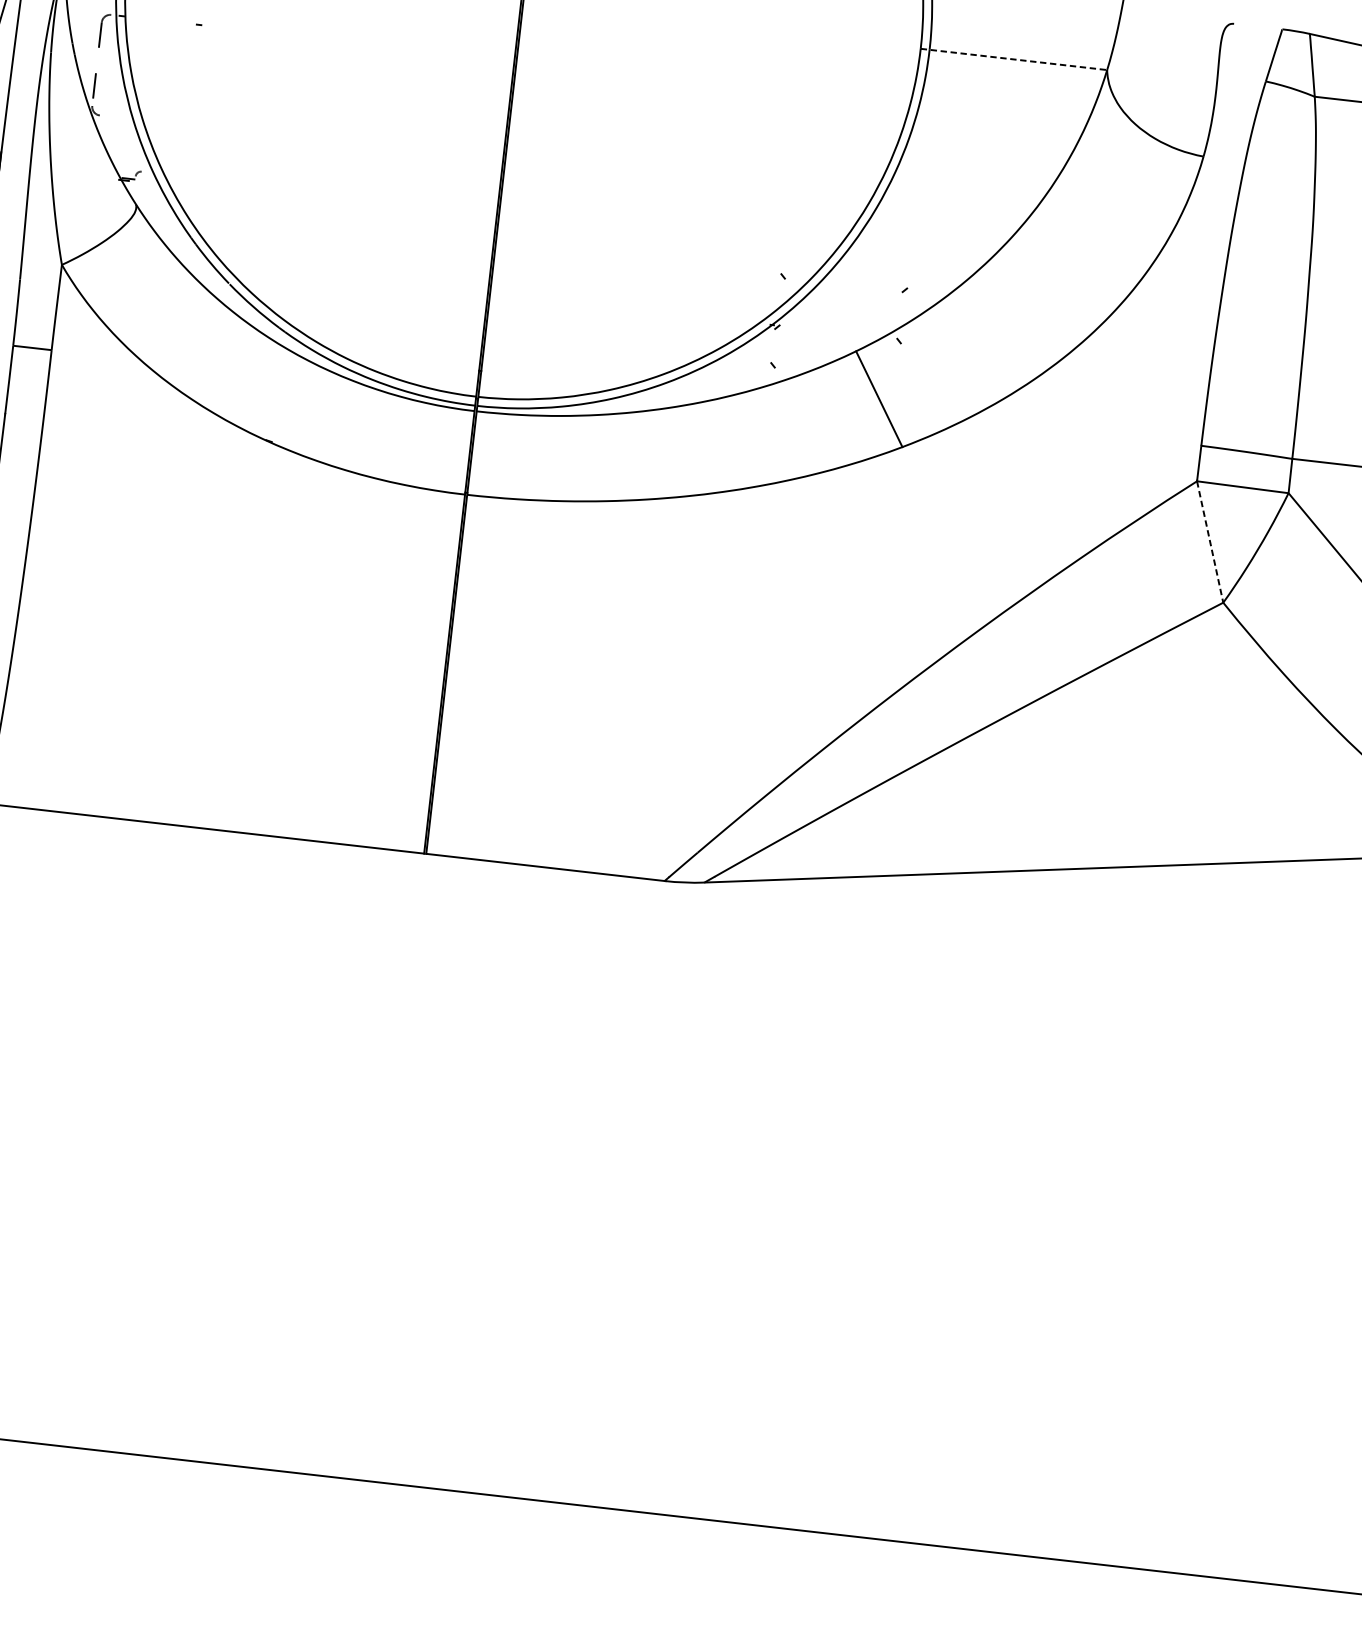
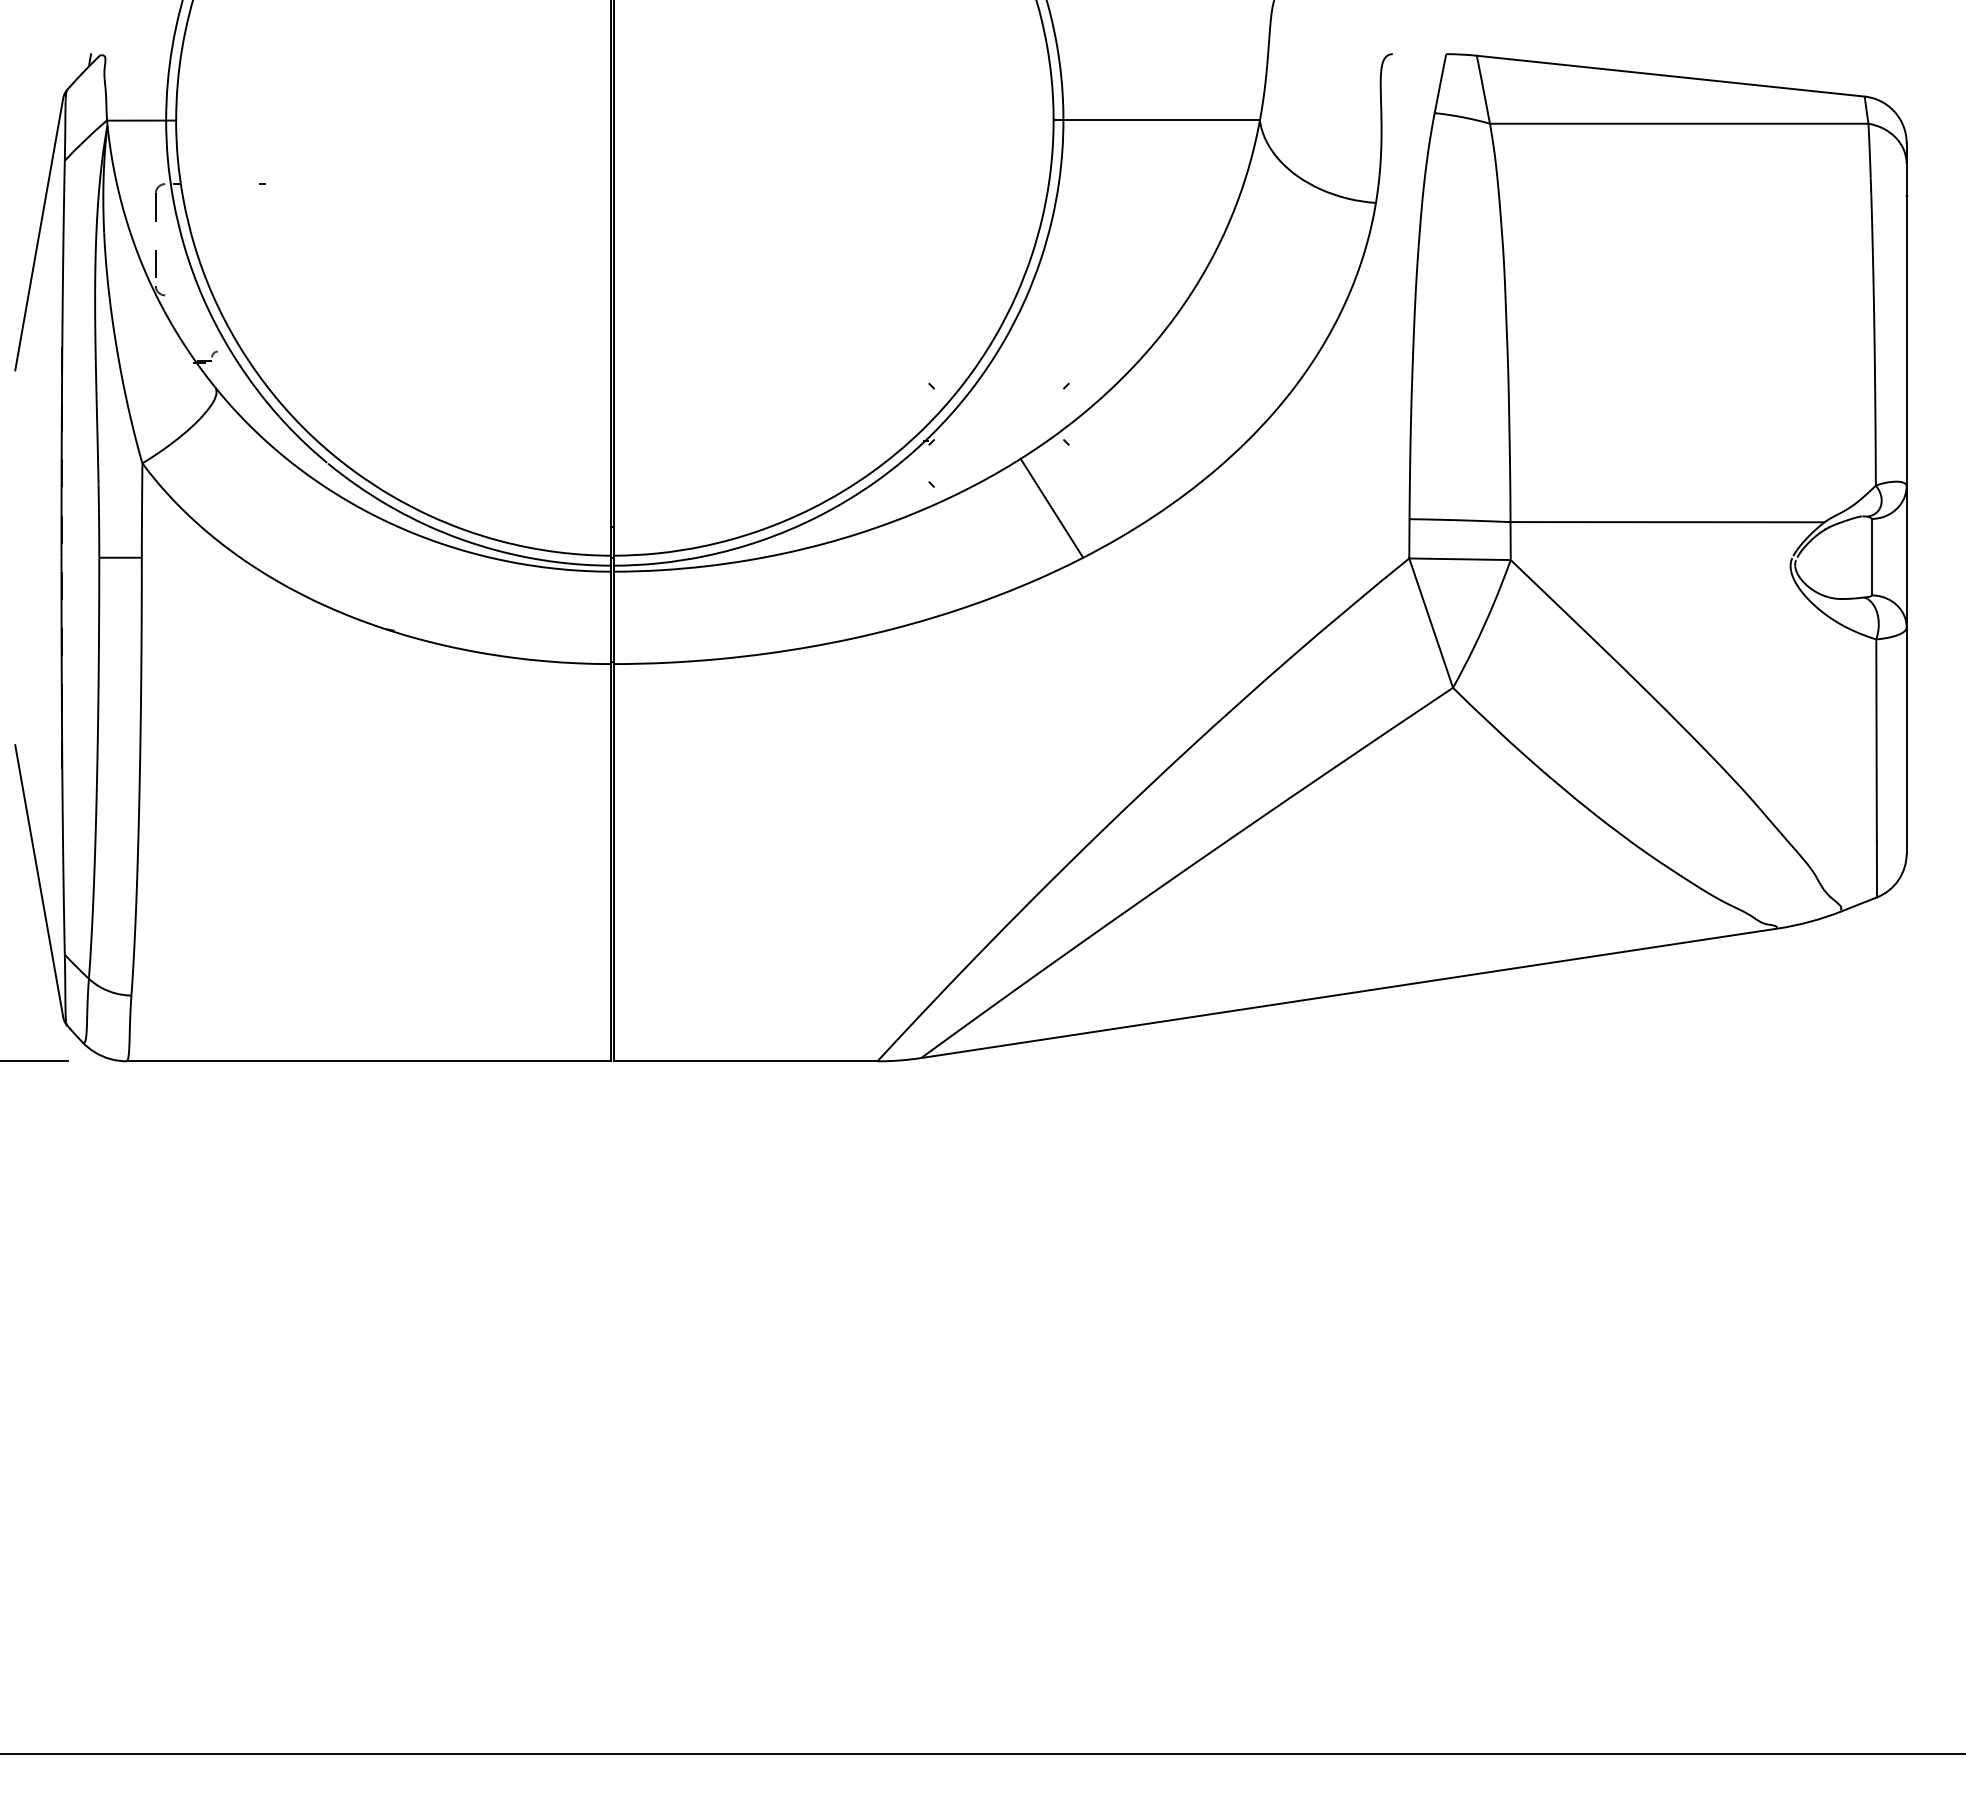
line: (1014, 59) -> (1157, 120), dashed -> solid
line: (1210, 542) -> (1431, 623), dashed -> solid

